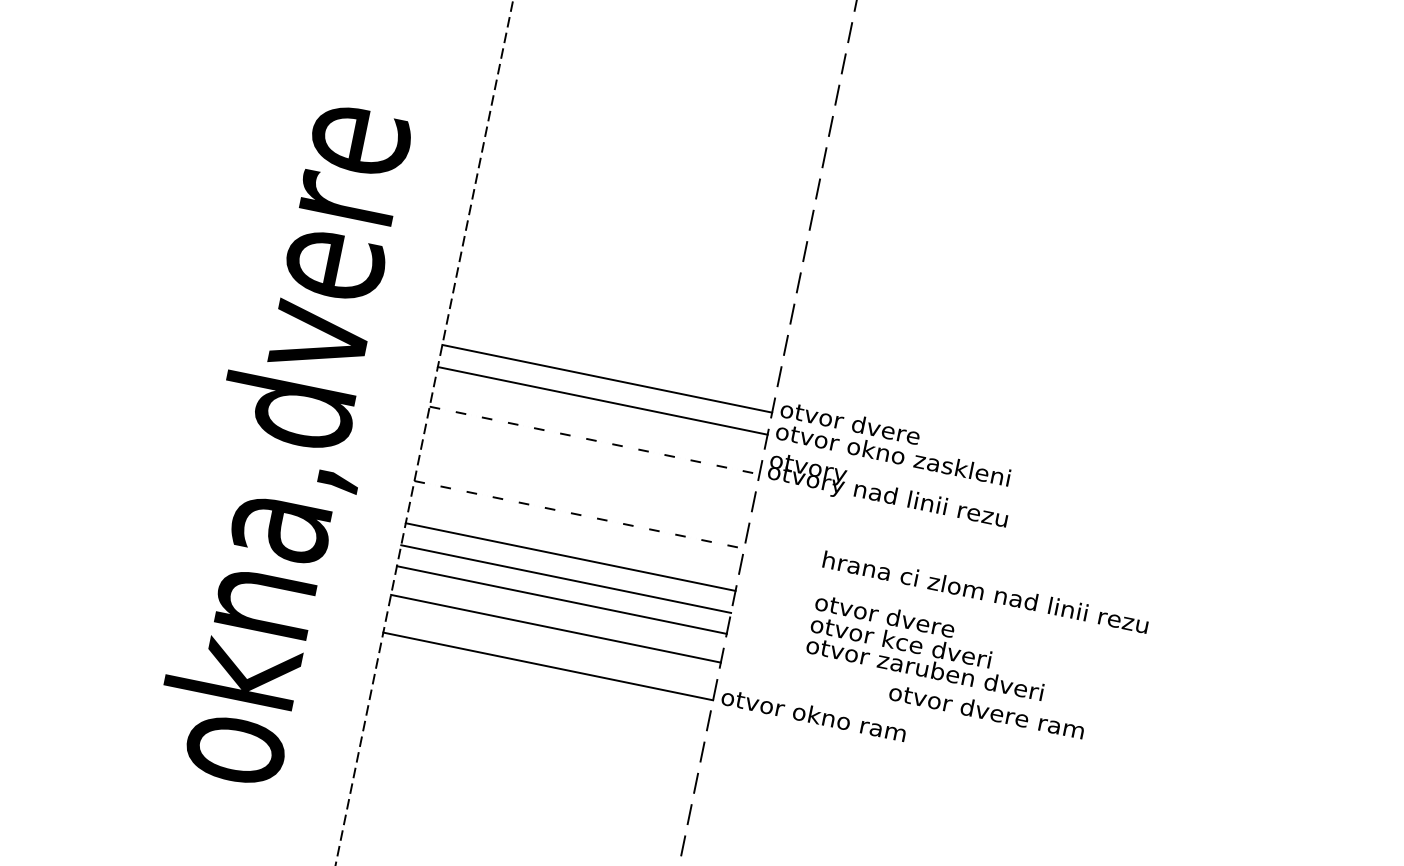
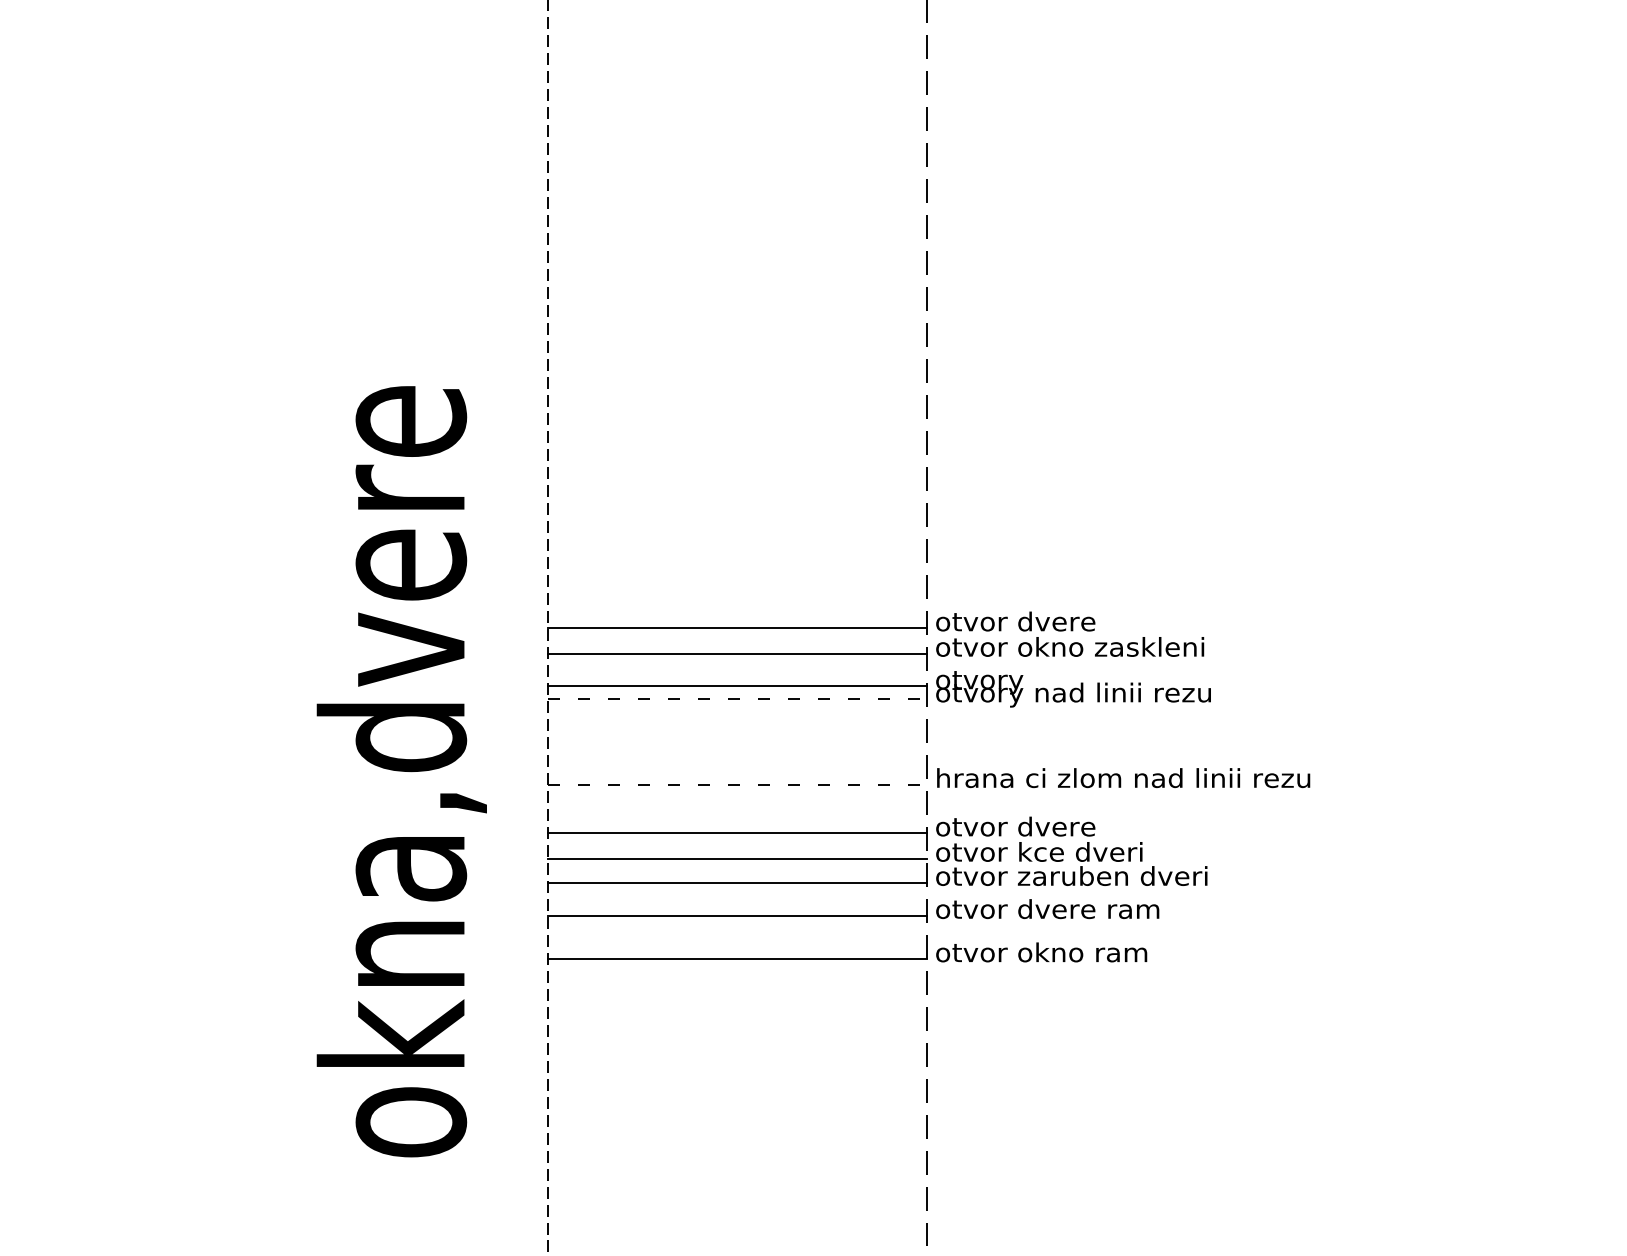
line: (597, 429) -> (737, 686), added
text: (985, 592) -> (1123, 778), moved
text: (929, 646) -> (1071, 850), moved
text: (986, 711) -> (1047, 909), moved

